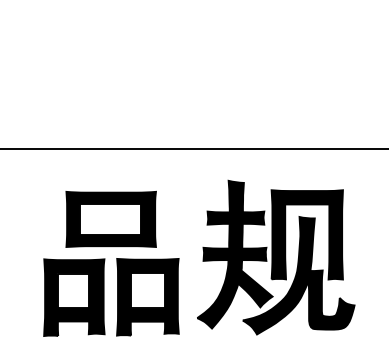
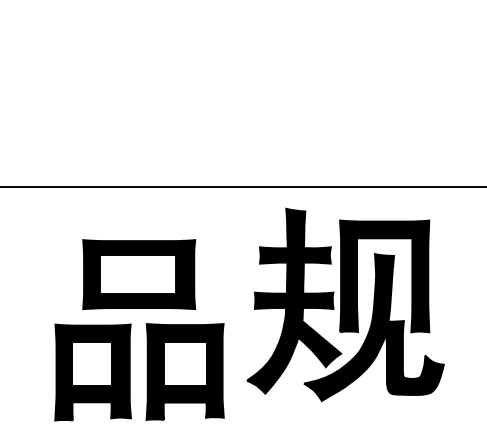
part: (276, 257) -> (346, 304), moved

